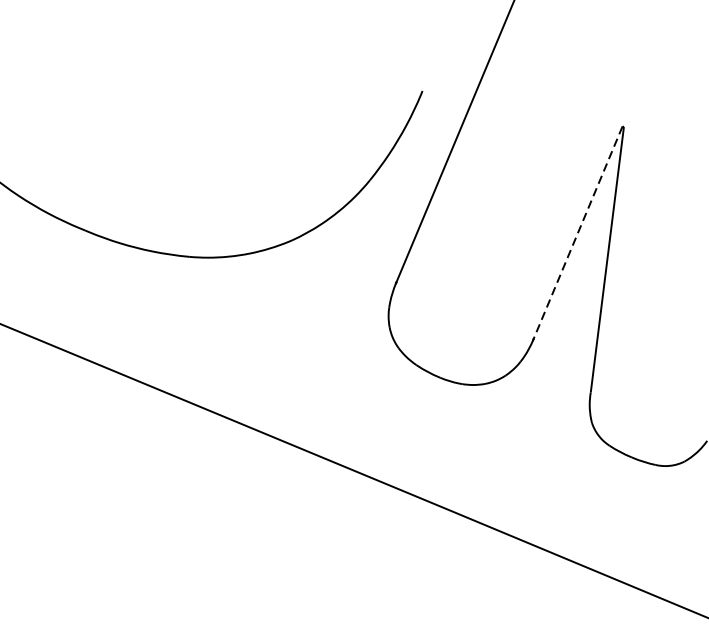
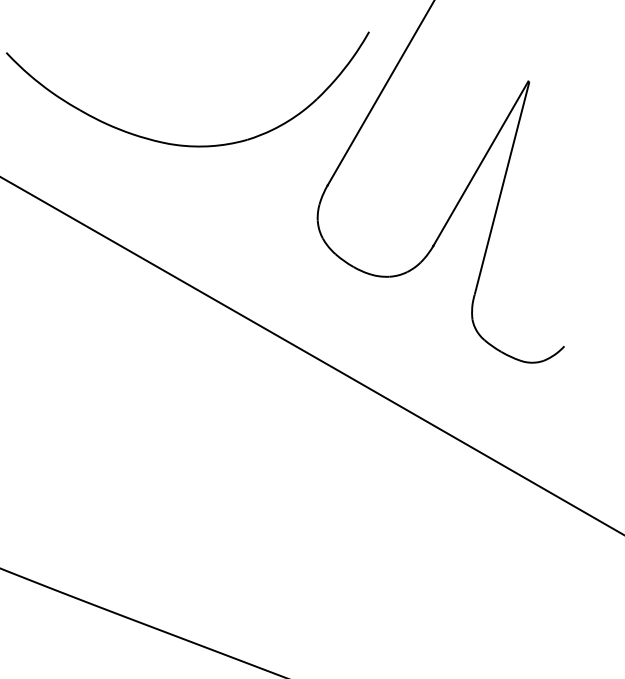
line: (577, 232) -> (480, 163), dashed -> solid

